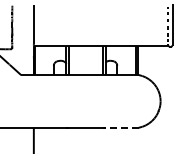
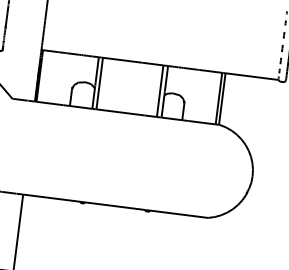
line: (122, 127) -> (179, 213), dashed -> solid

